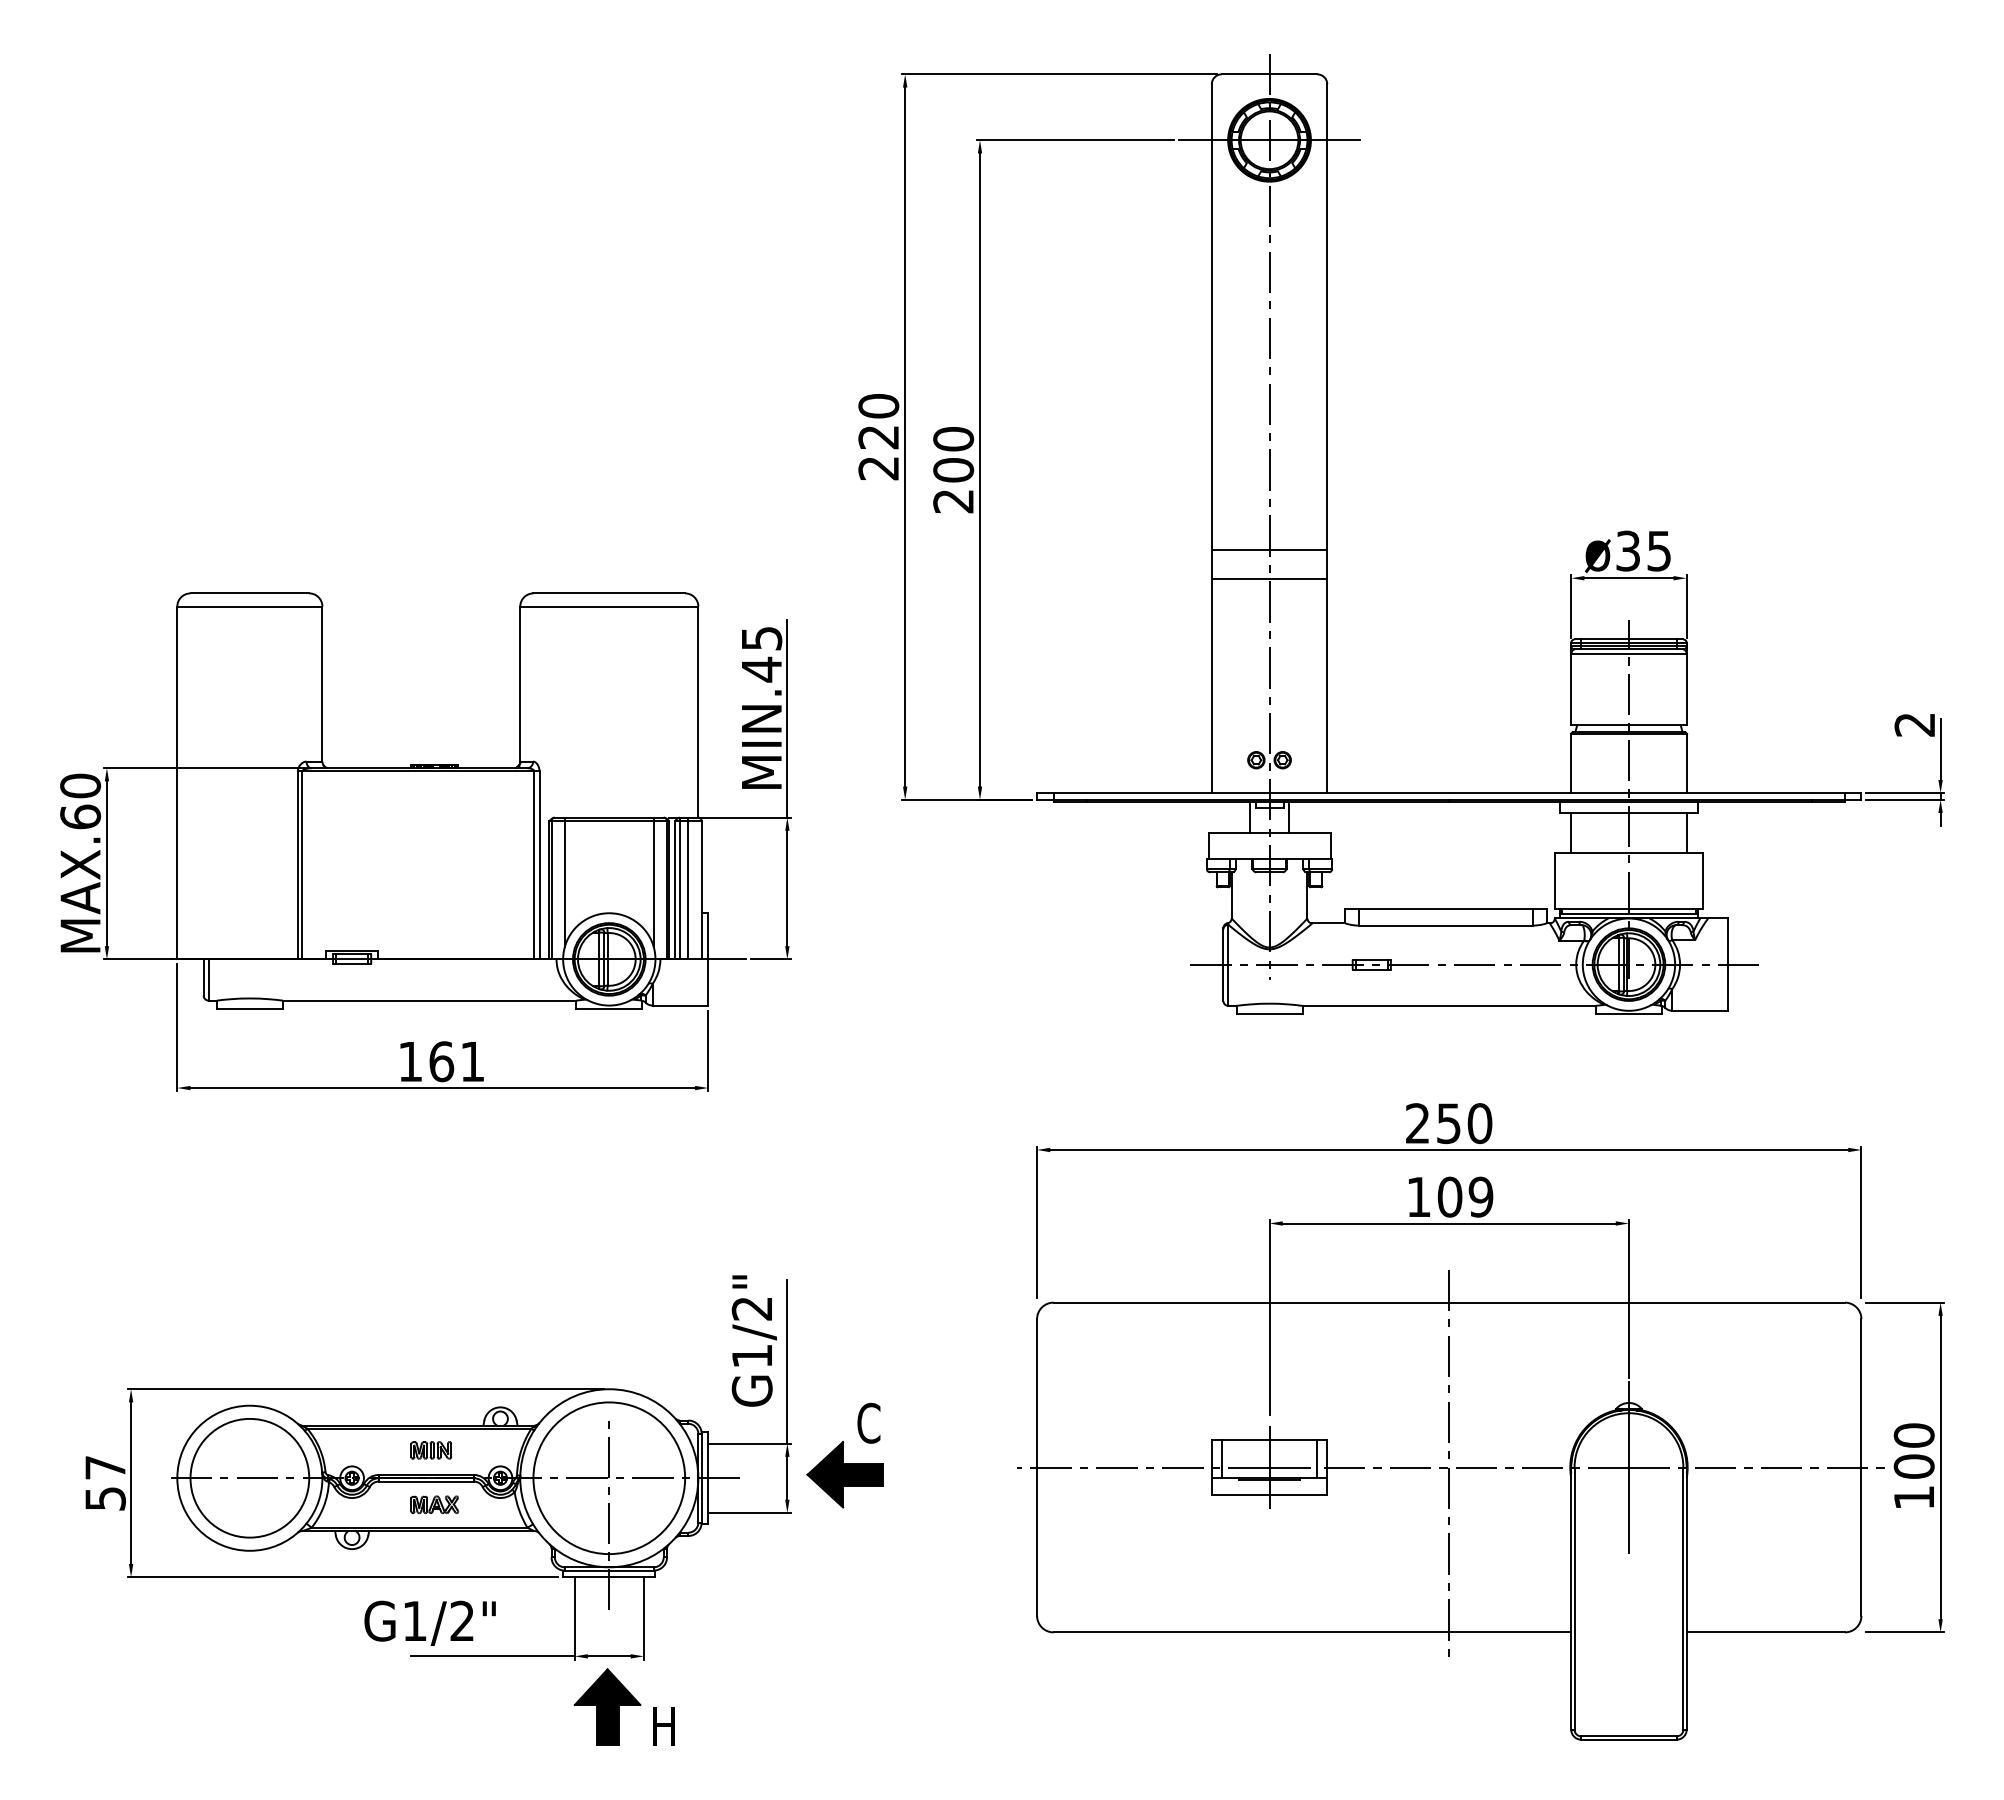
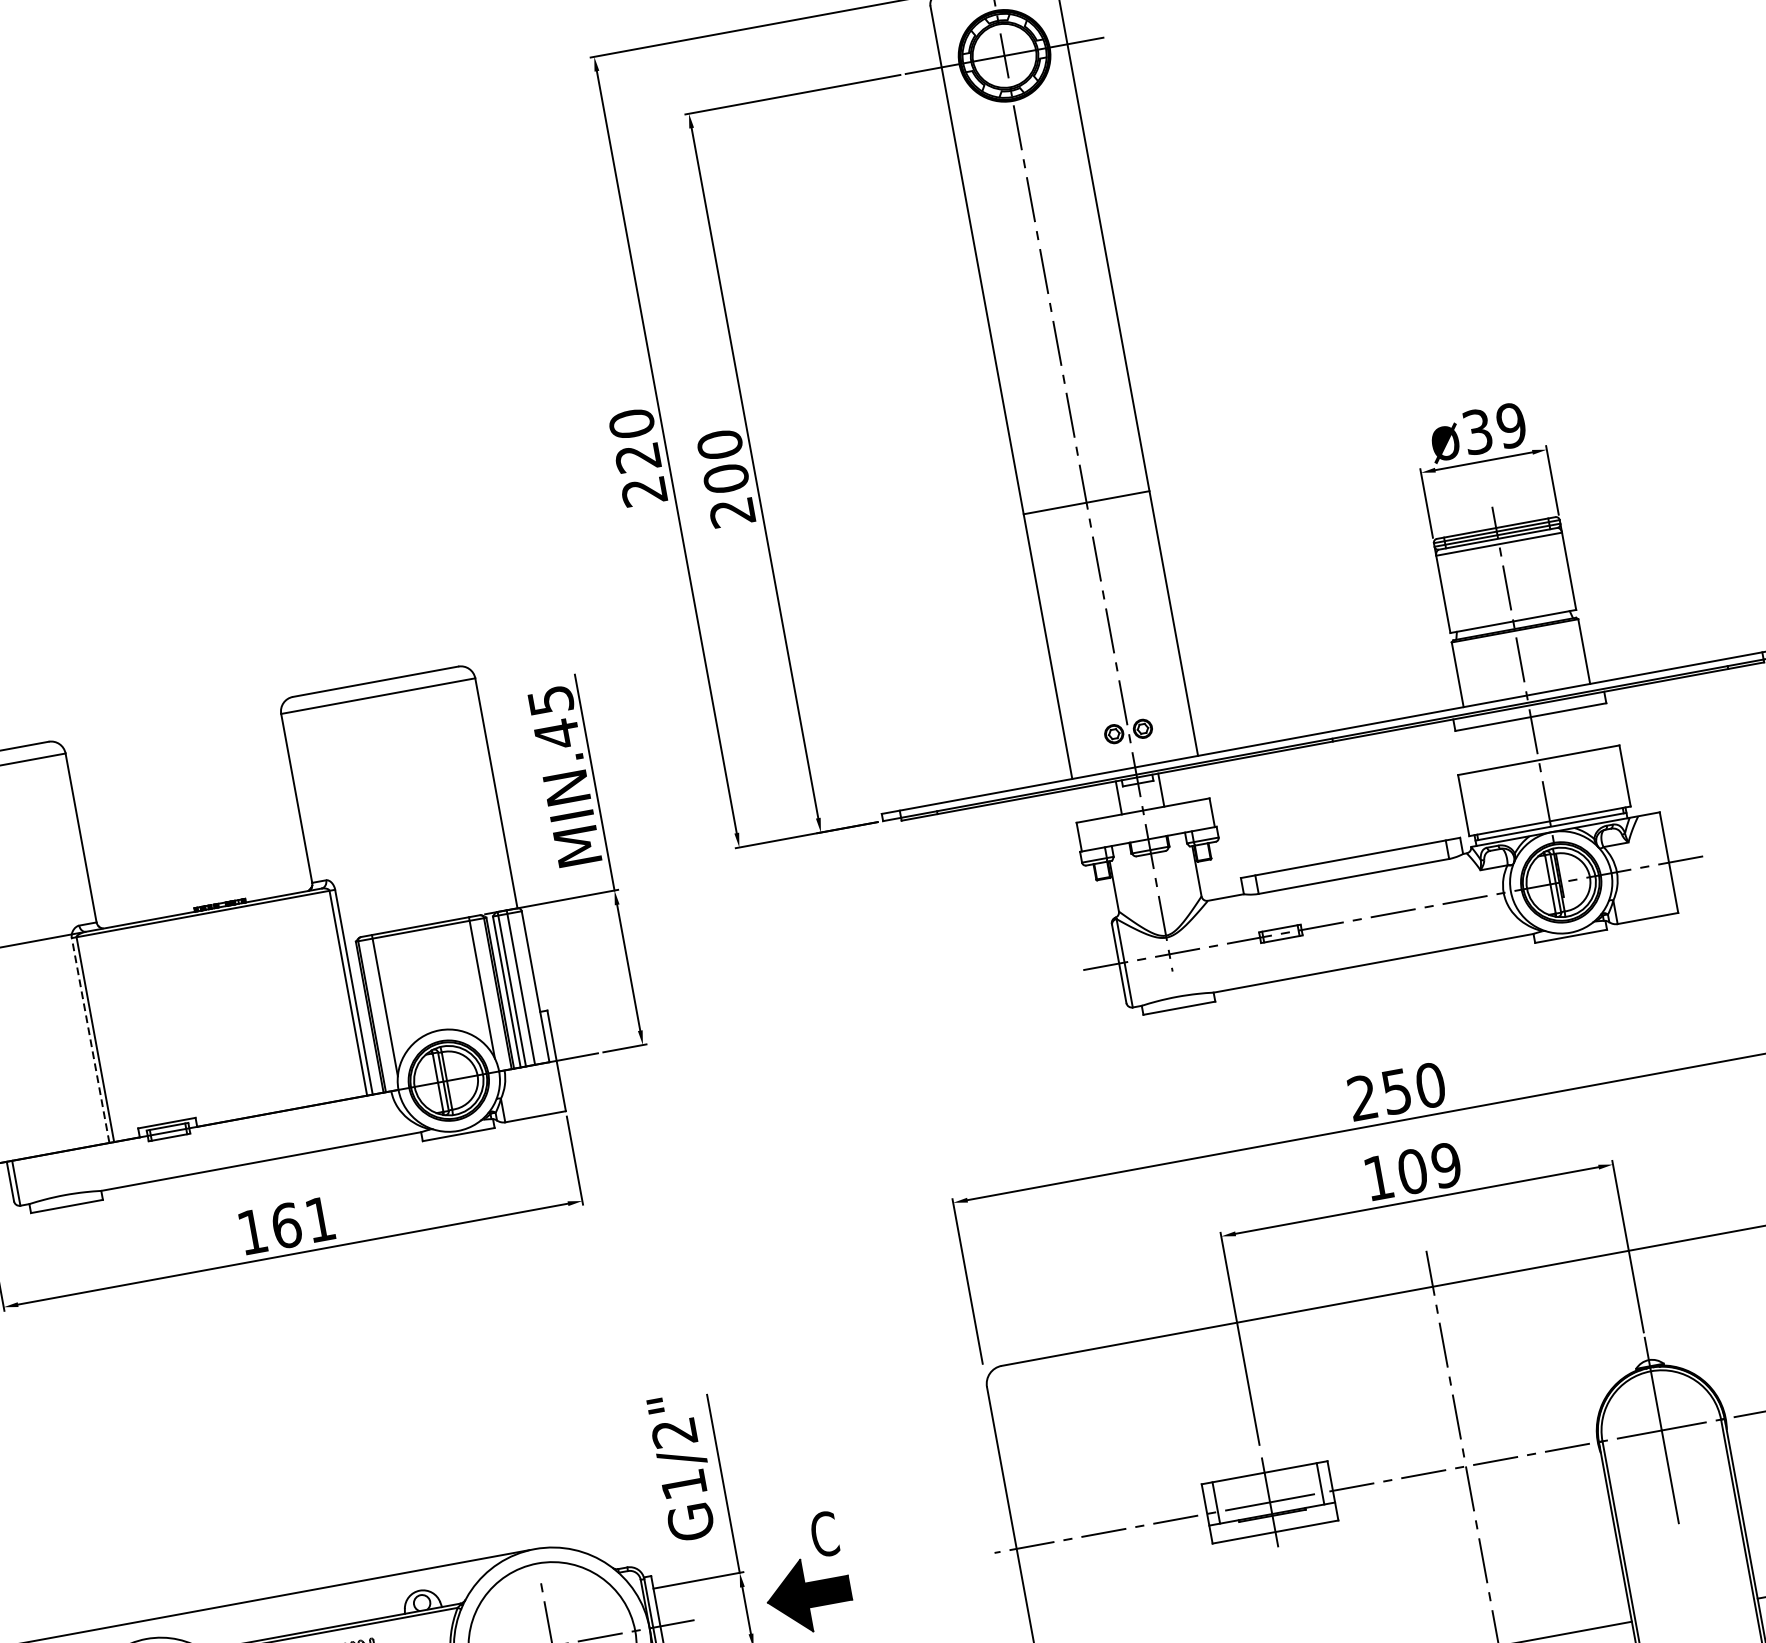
text: (1659, 550) -> (1511, 424), 35 -> 39
line: (1269, 578) -> (1092, 533), removed
line: (1570, 832) -> (1471, 750), removed
line: (1687, 832) -> (1598, 726), removed
line: (297, 865) -> (90, 1040), solid -> dashed

